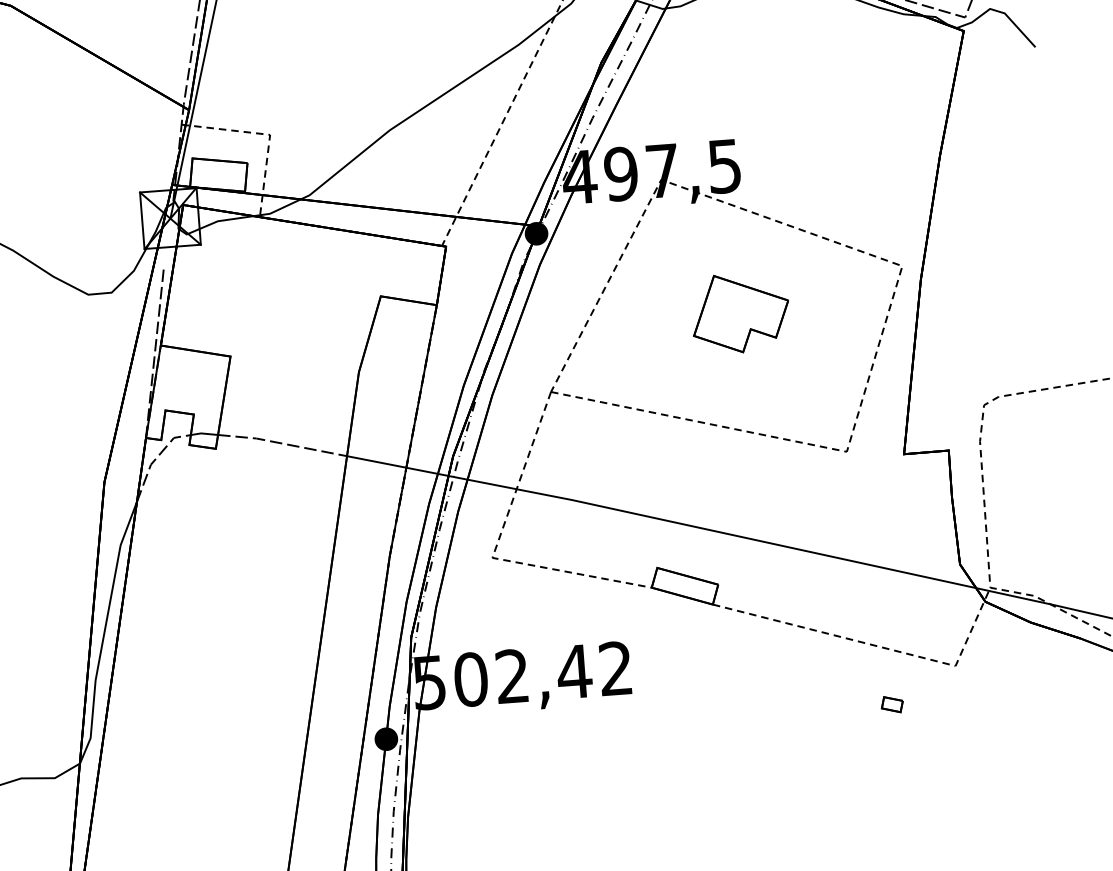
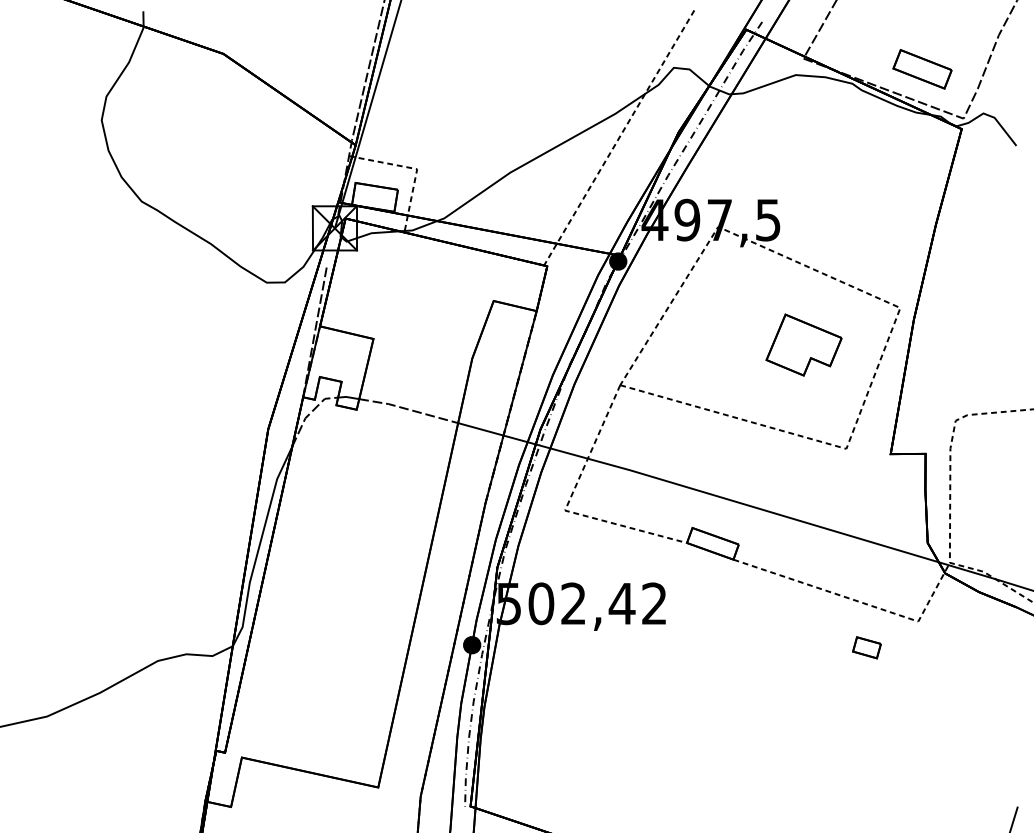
part: (739, 312) -> (803, 344), moved
part: (891, 704) -> (866, 647), size x1.67

